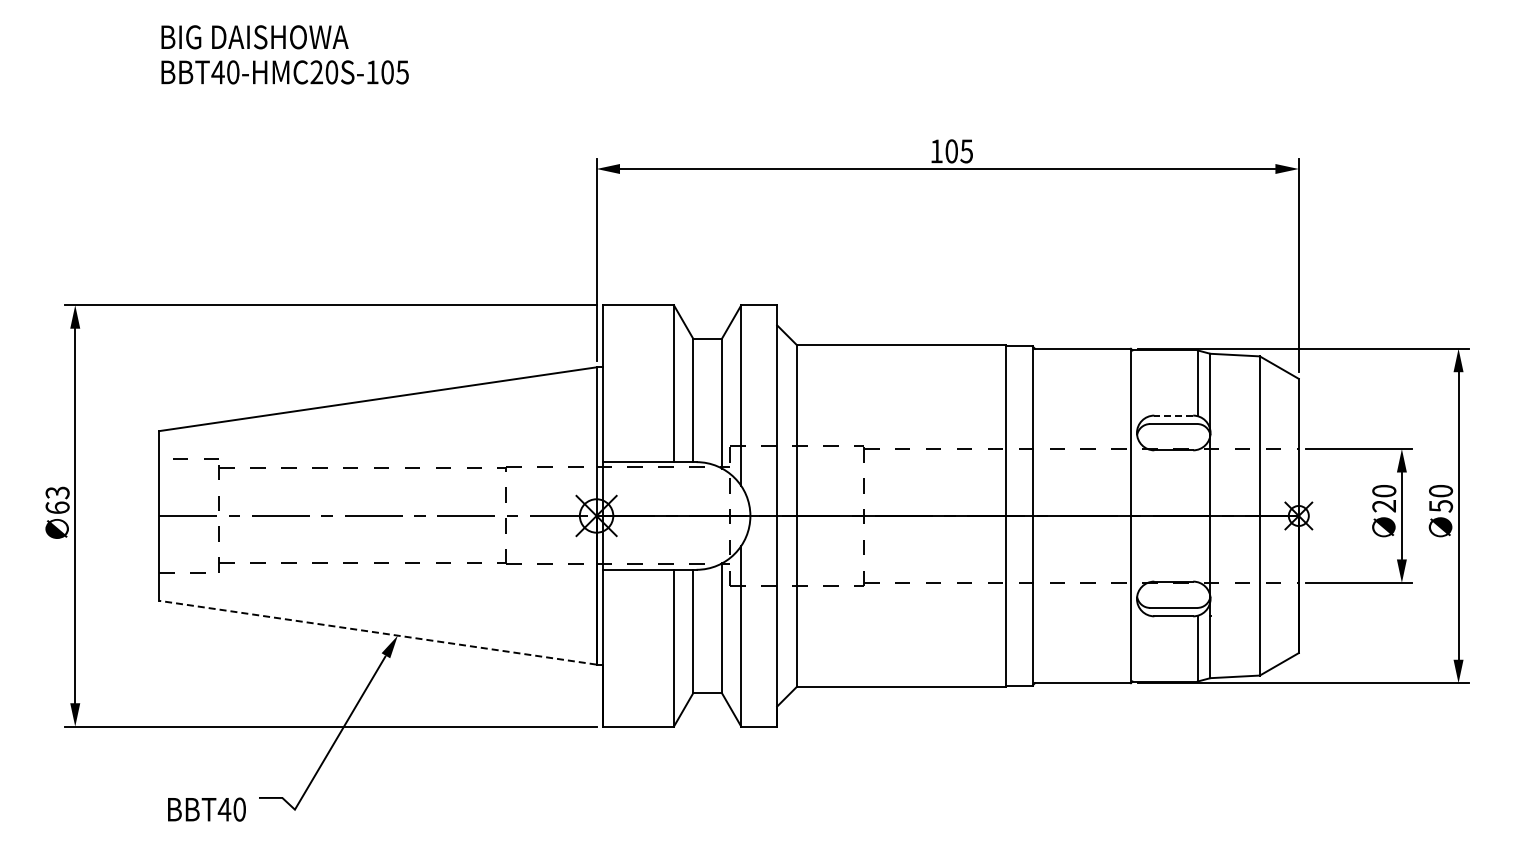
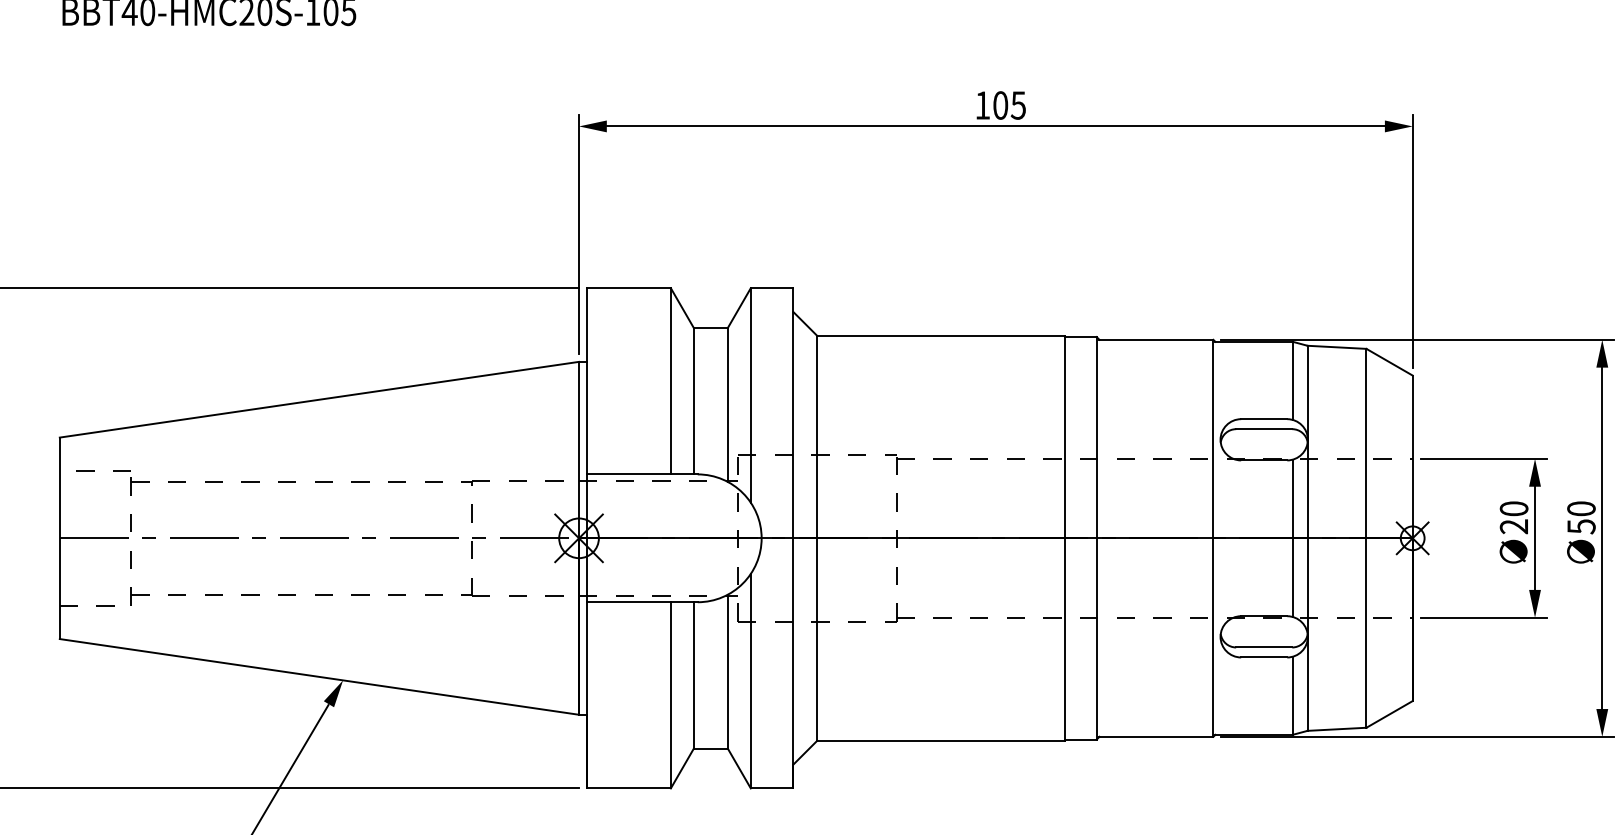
line: (1173, 415) -> (1263, 419), dashed -> solid
line: (1197, 515) -> (1292, 537), added
line: (377, 632) -> (318, 676), dashed -> solid

